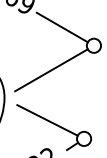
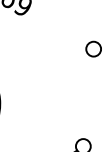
line: (61, 27) -> (59, 30), removed
line: (51, 70) -> (49, 74), removed
line: (47, 120) -> (45, 127), removed

